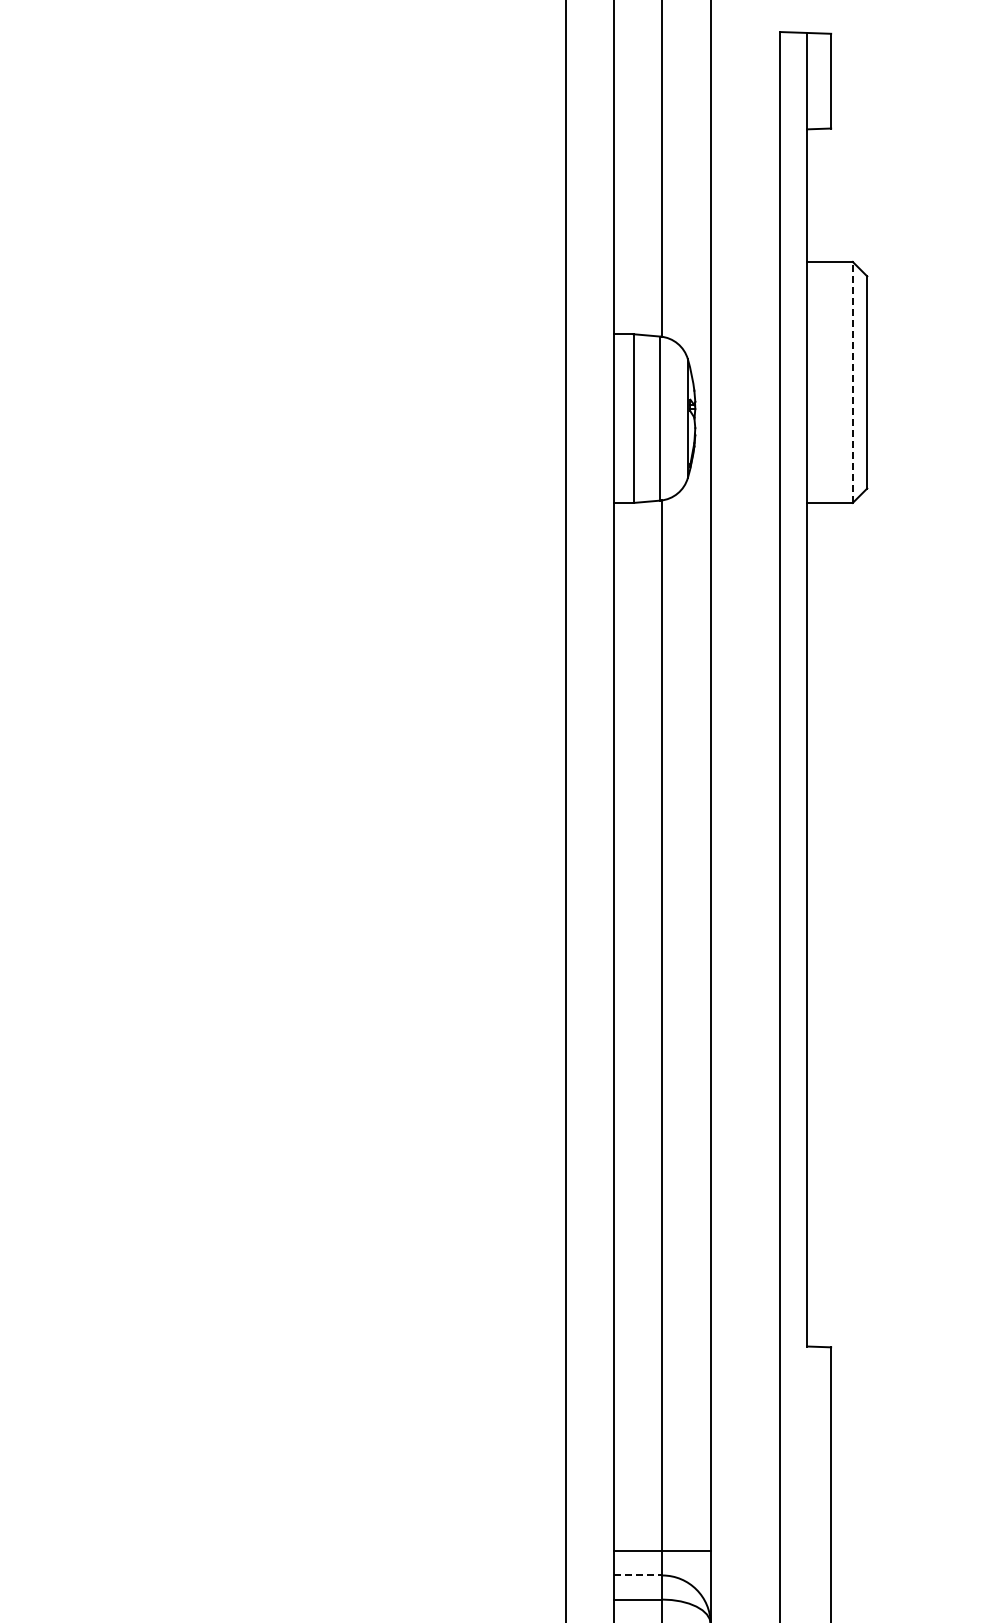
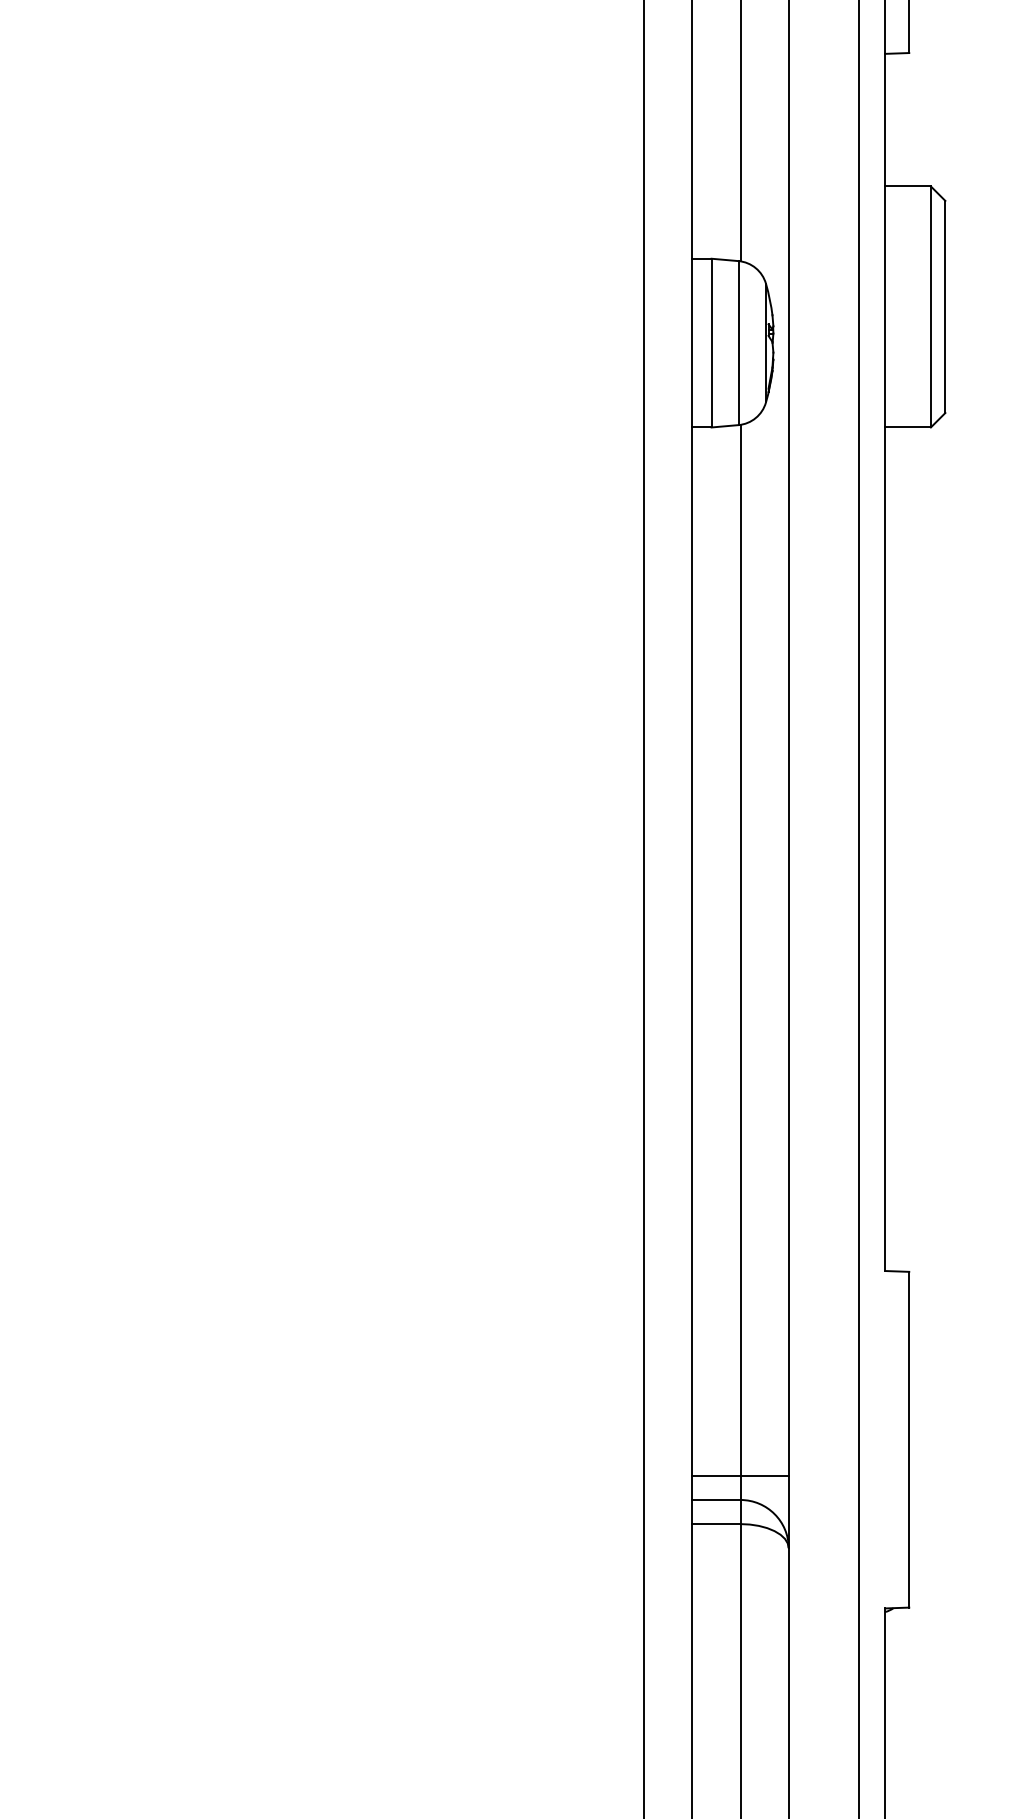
line: (852, 381) -> (930, 306), dashed -> solid
line: (638, 1574) -> (716, 1499), dashed -> solid

